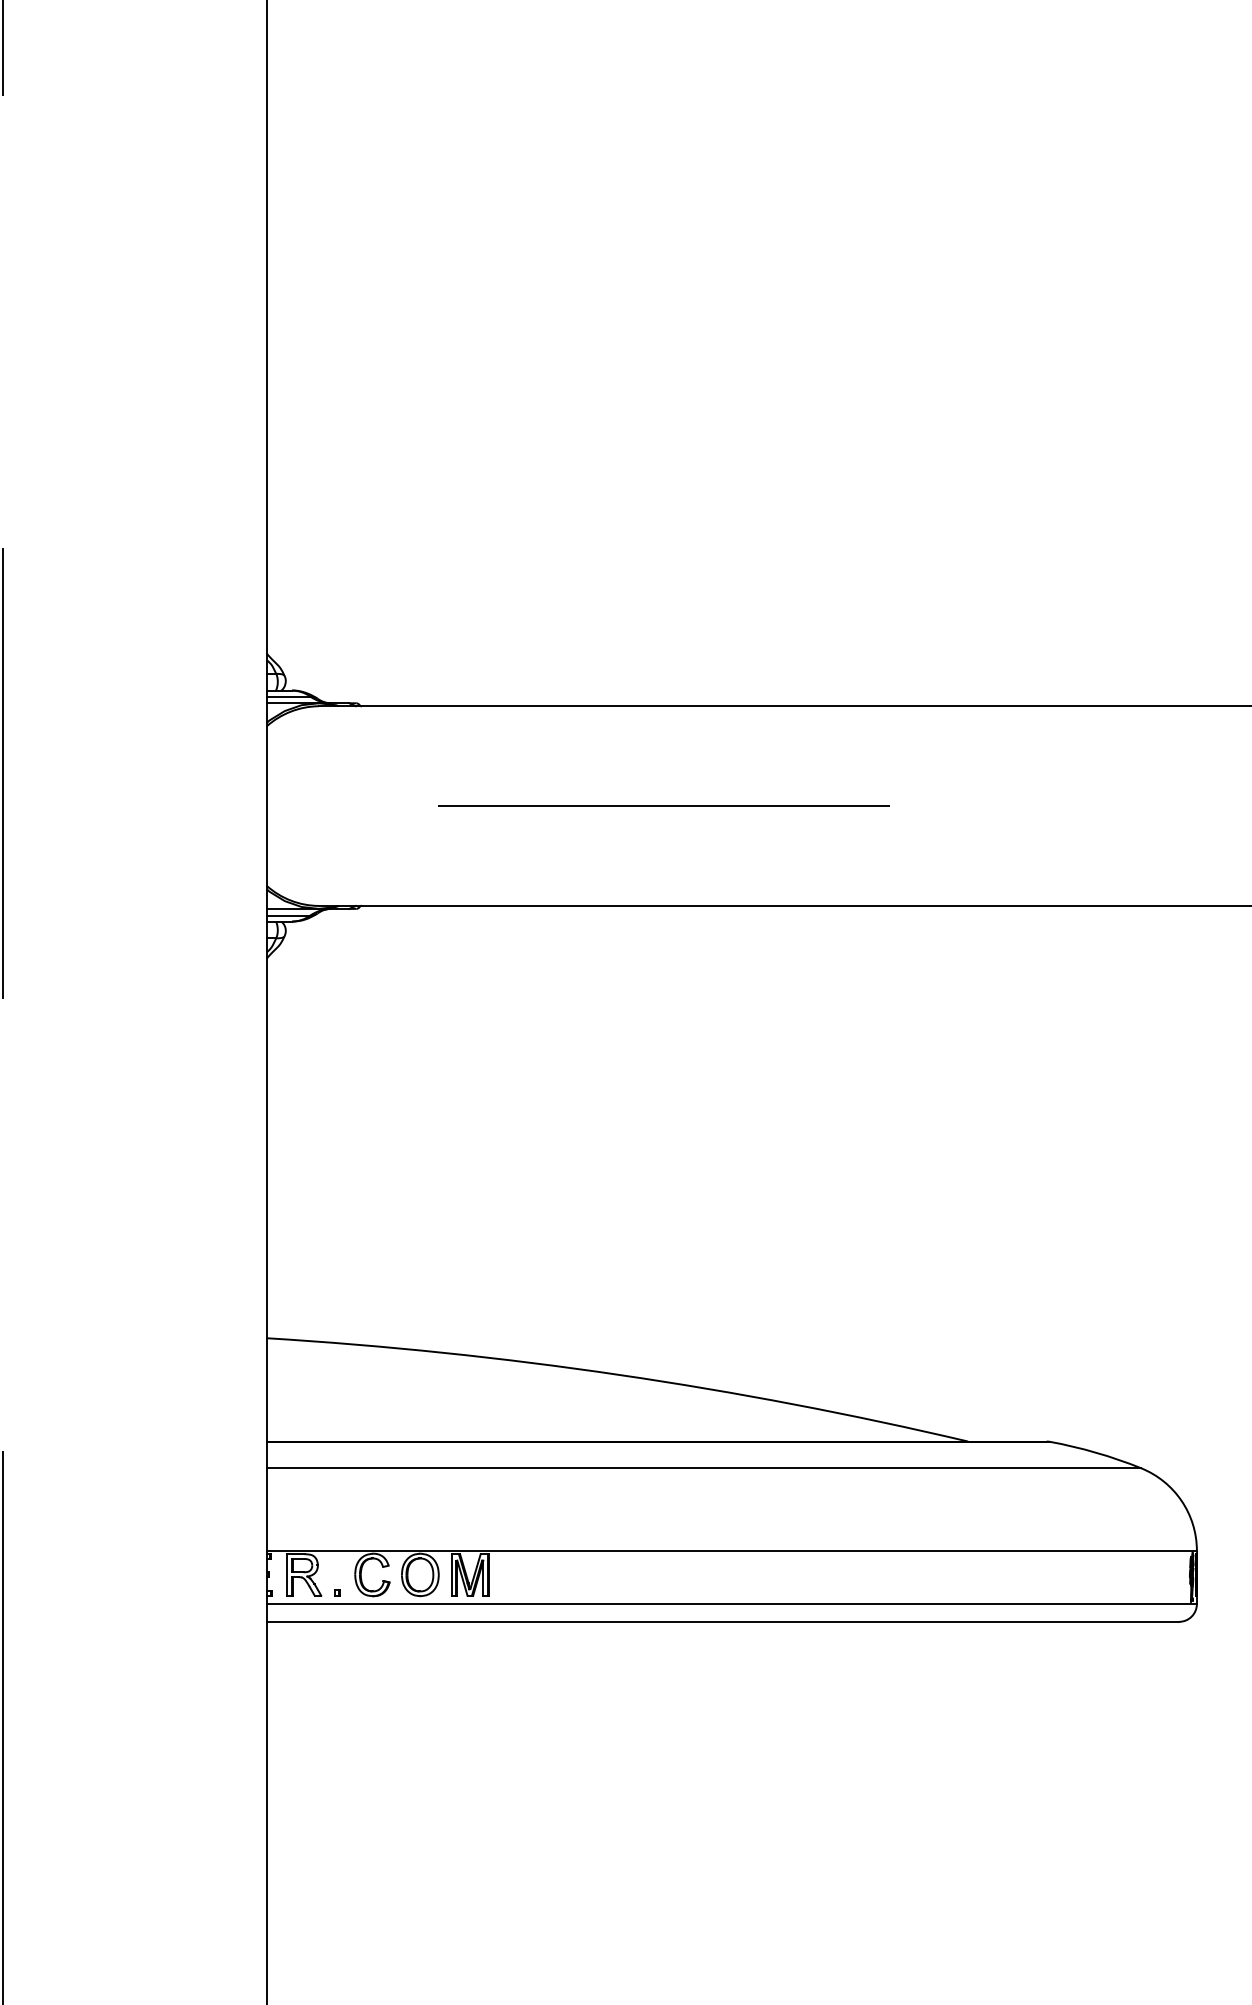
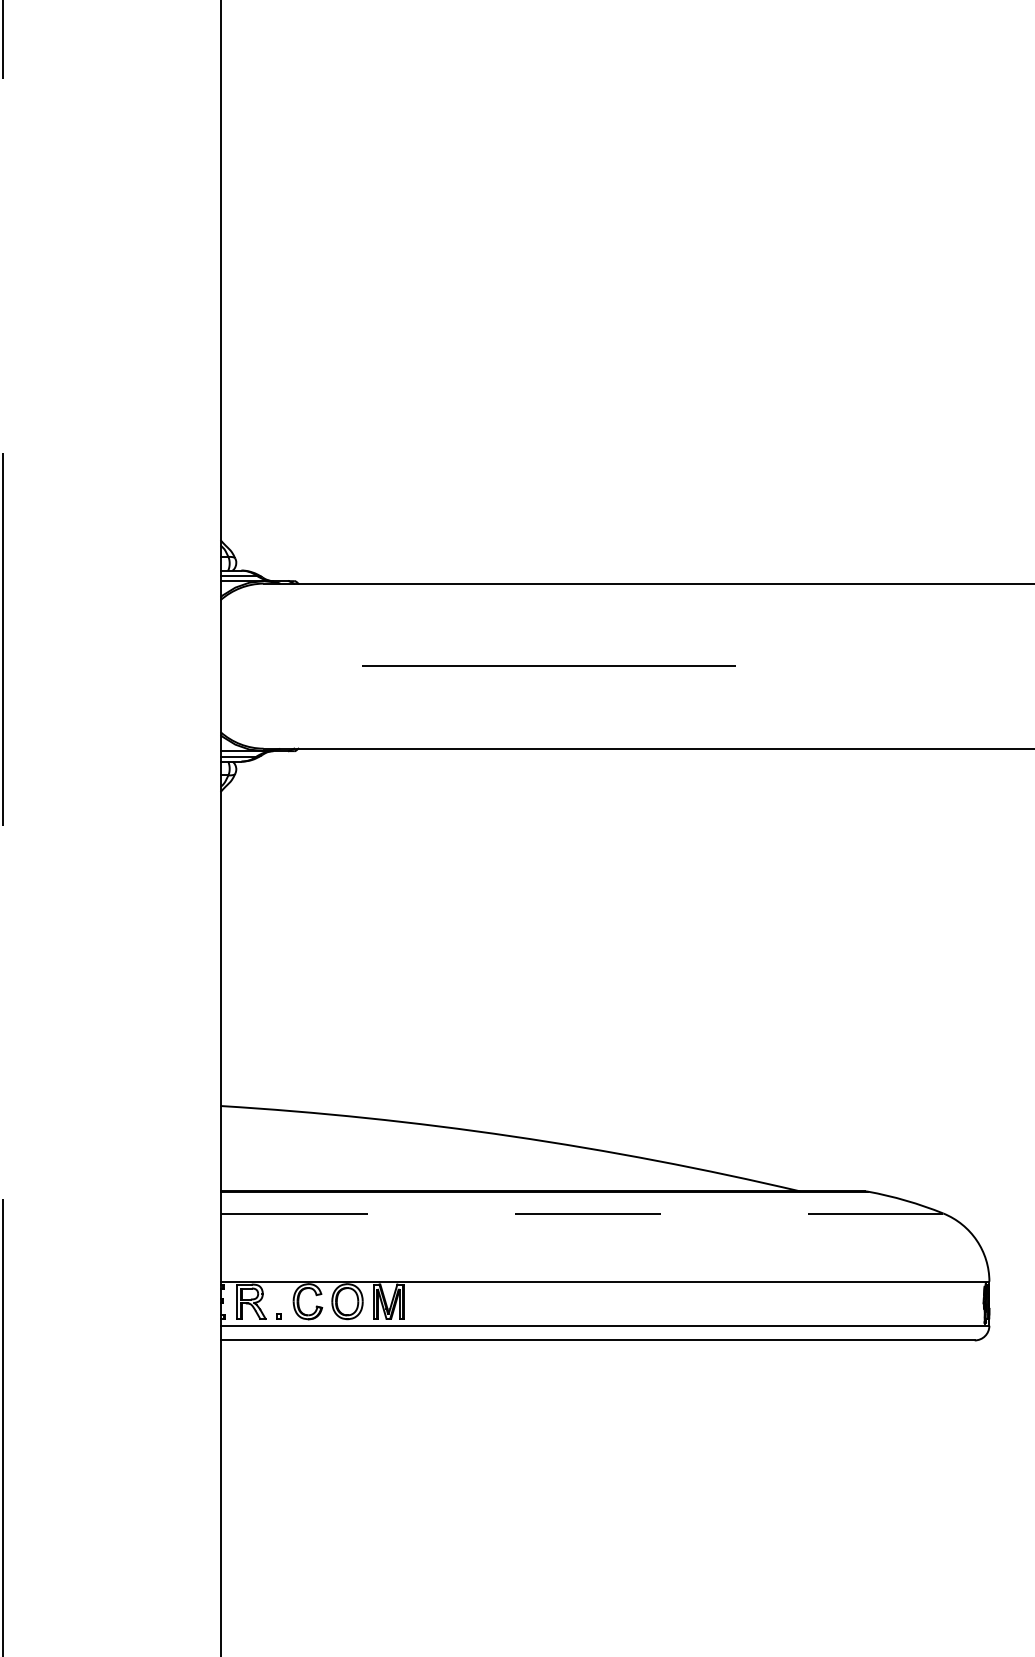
line: (704, 1468) -> (582, 1213), solid -> dashed

